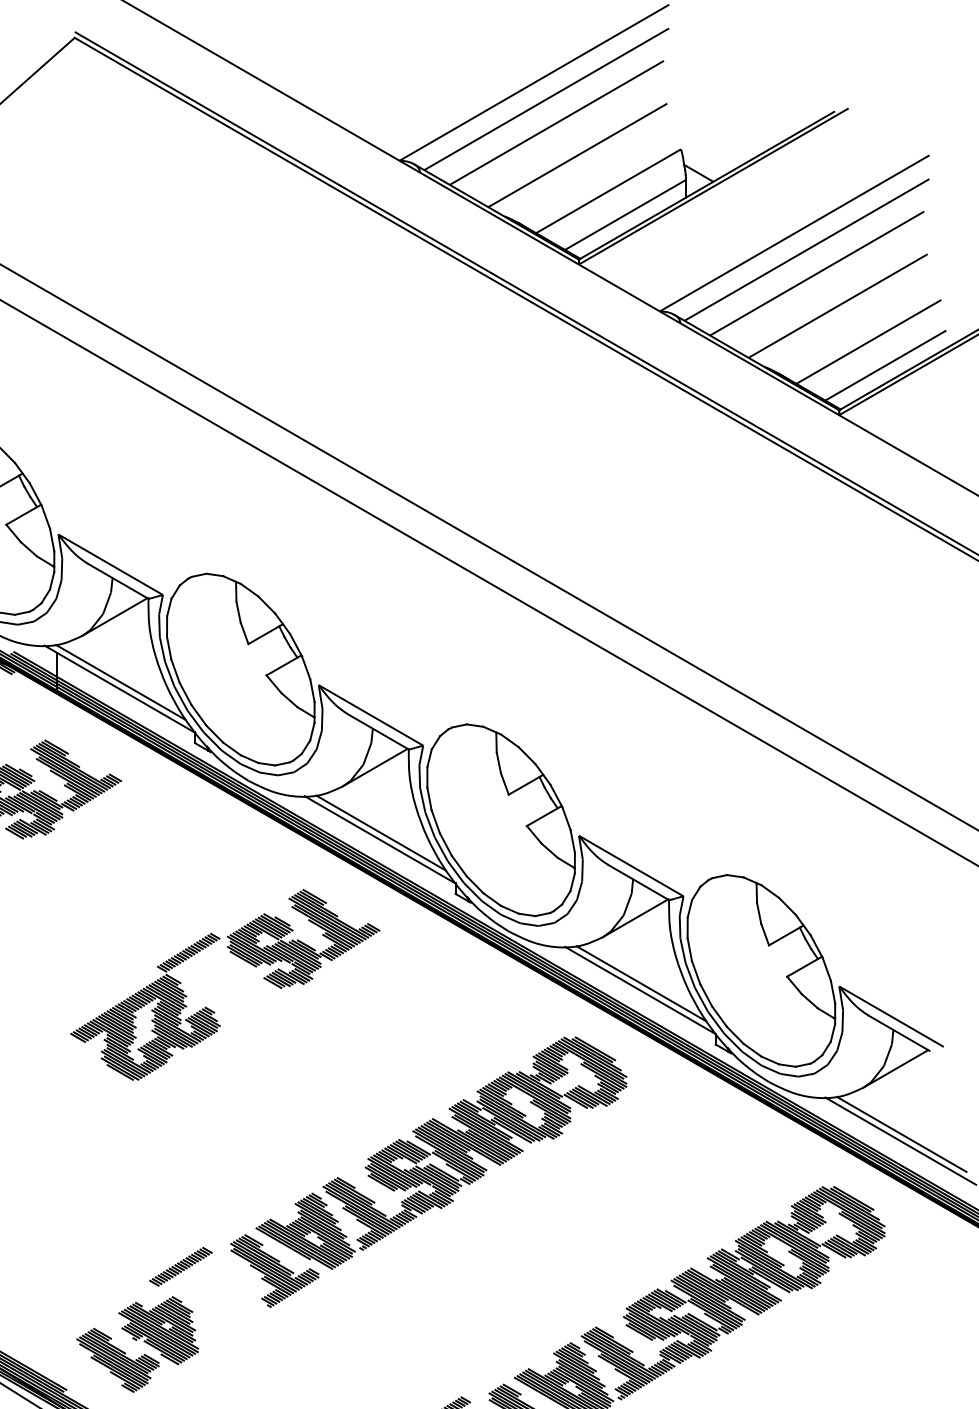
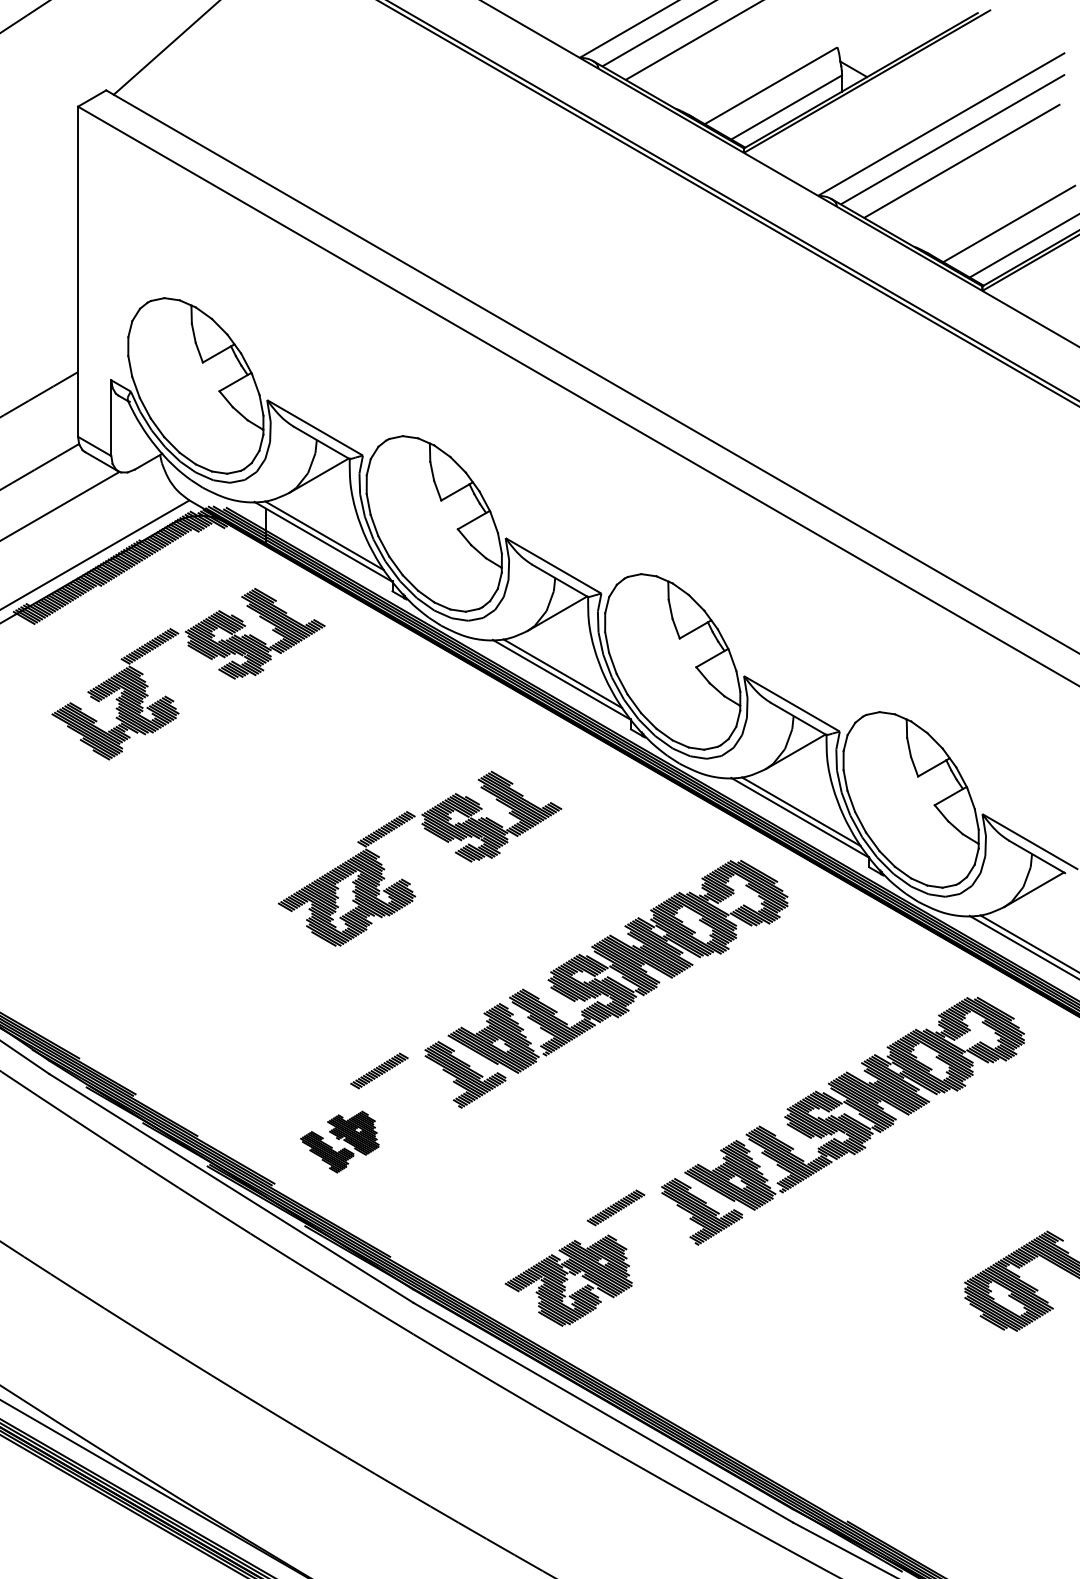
line: (578, 154) -> (743, 52), removed
line: (838, 305) -> (981, 190), removed
part: (213, 1010) -> (409, 882), moved
part: (137, 1343) -> (339, 1141), size x0.7

